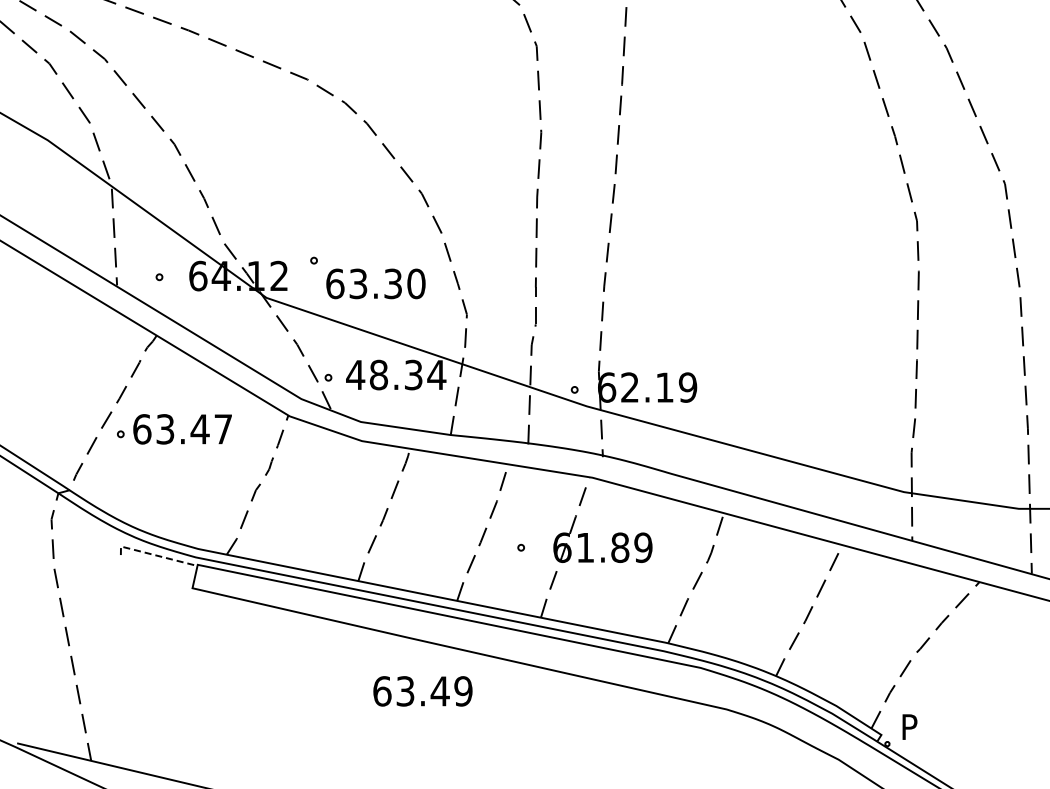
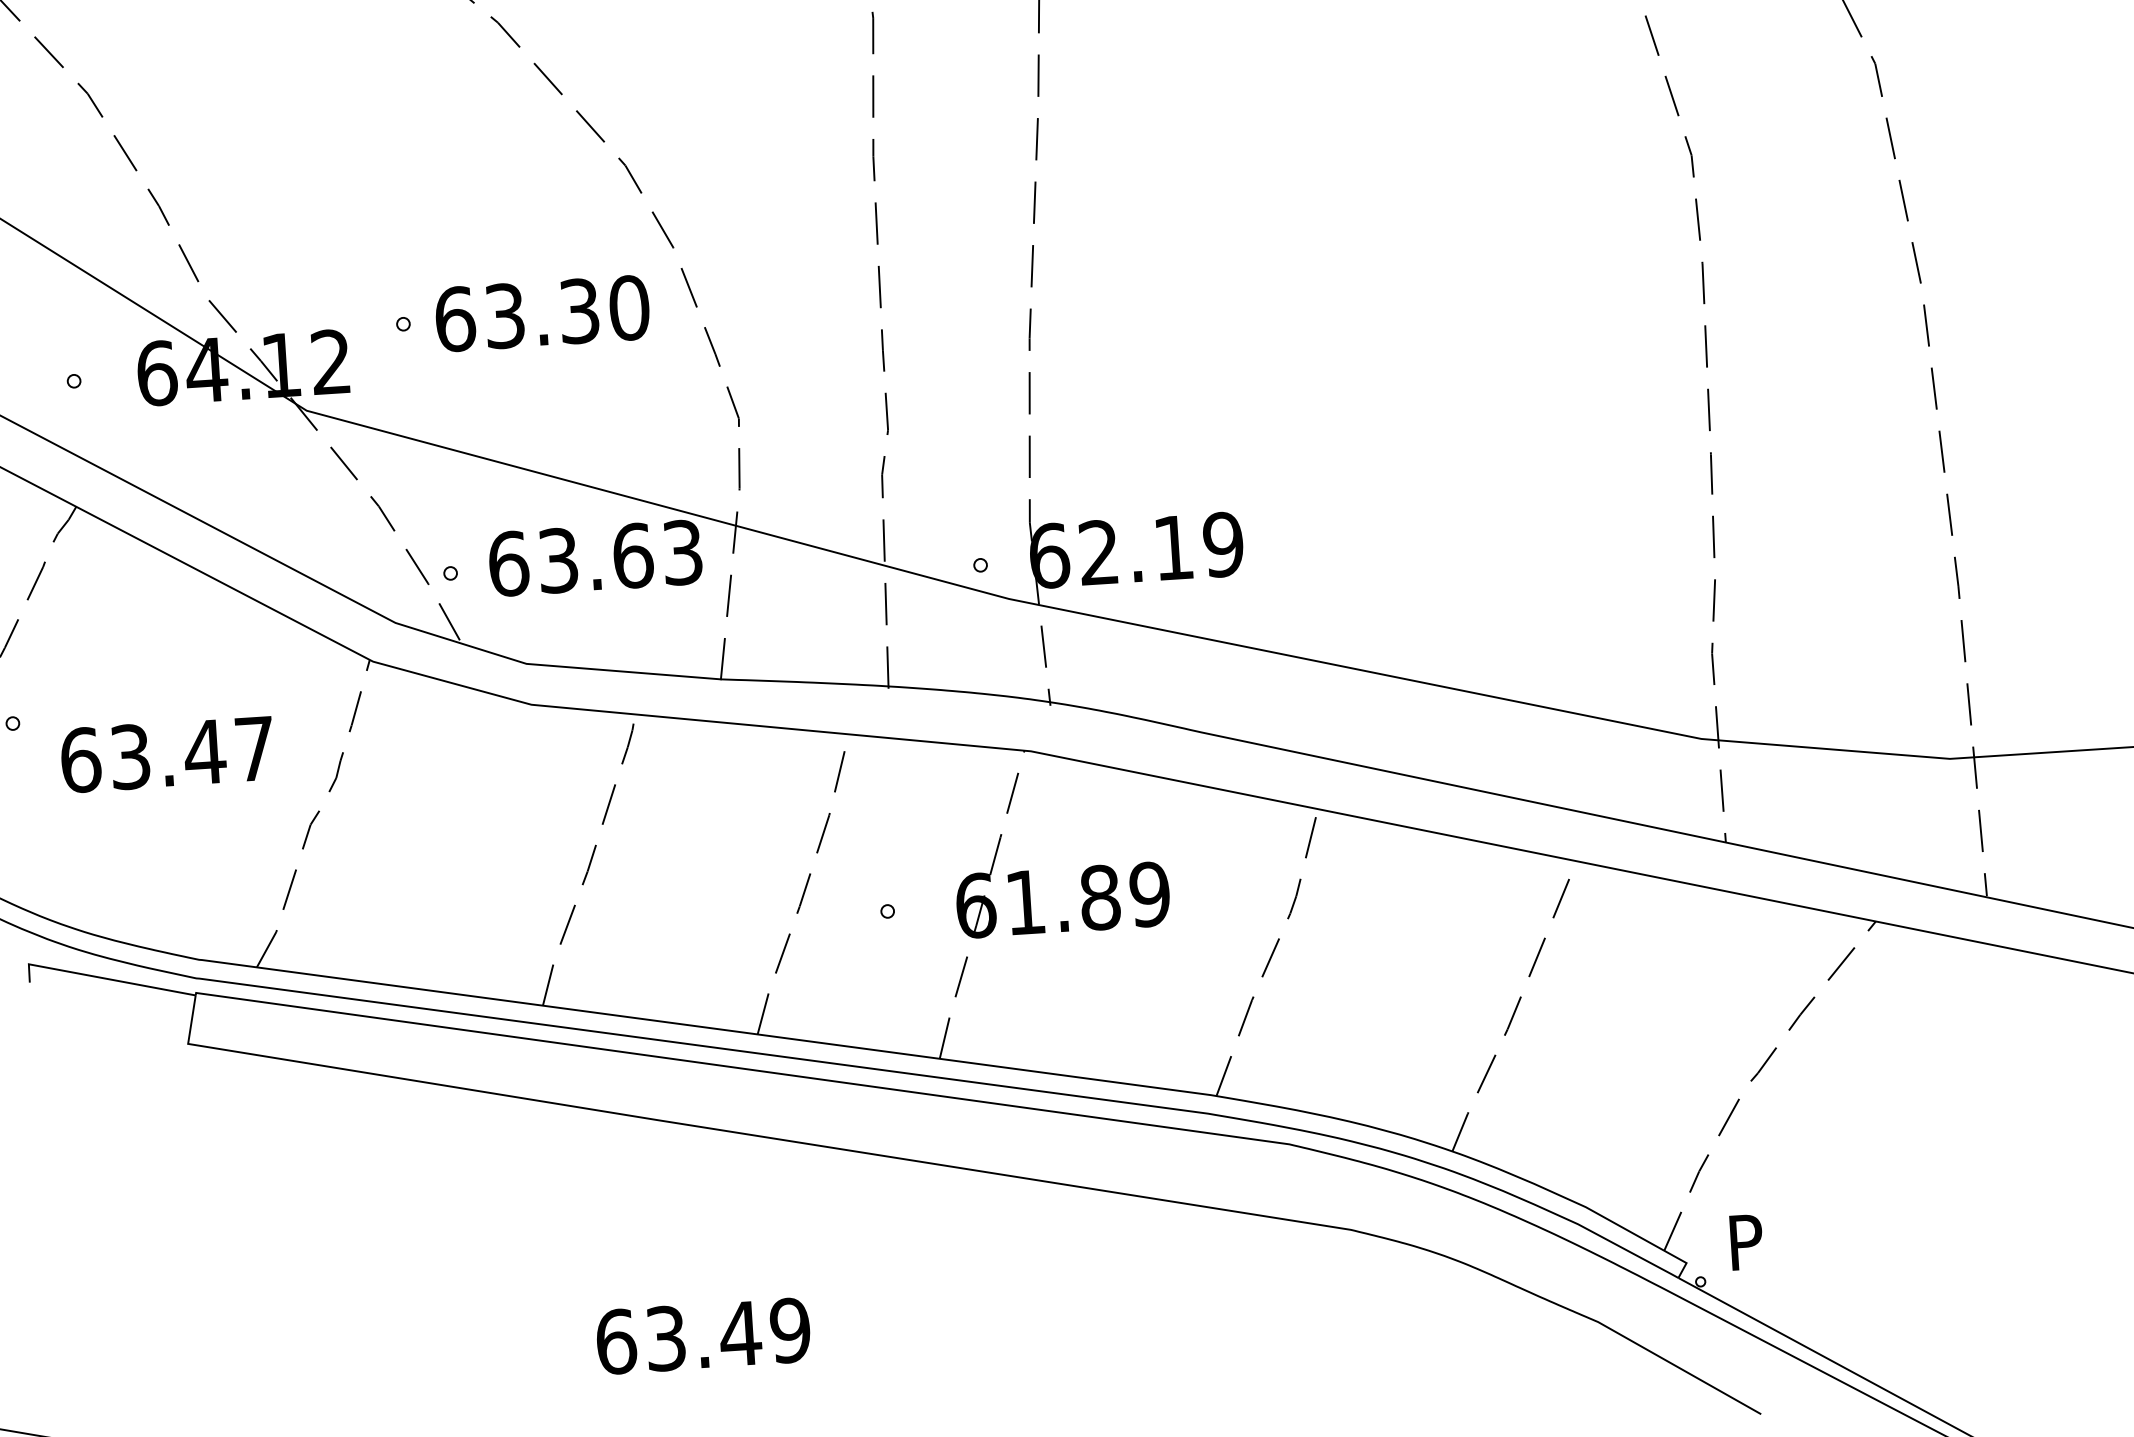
text: (375, 283) -> (541, 312), moved
text: (396, 374) -> (596, 557), 48.34 -> 63.63
text: (182, 429) -> (167, 754), moved
line: (154, 555) -> (101, 978), dashed -> solid
text: (422, 691) -> (702, 1336), moved

